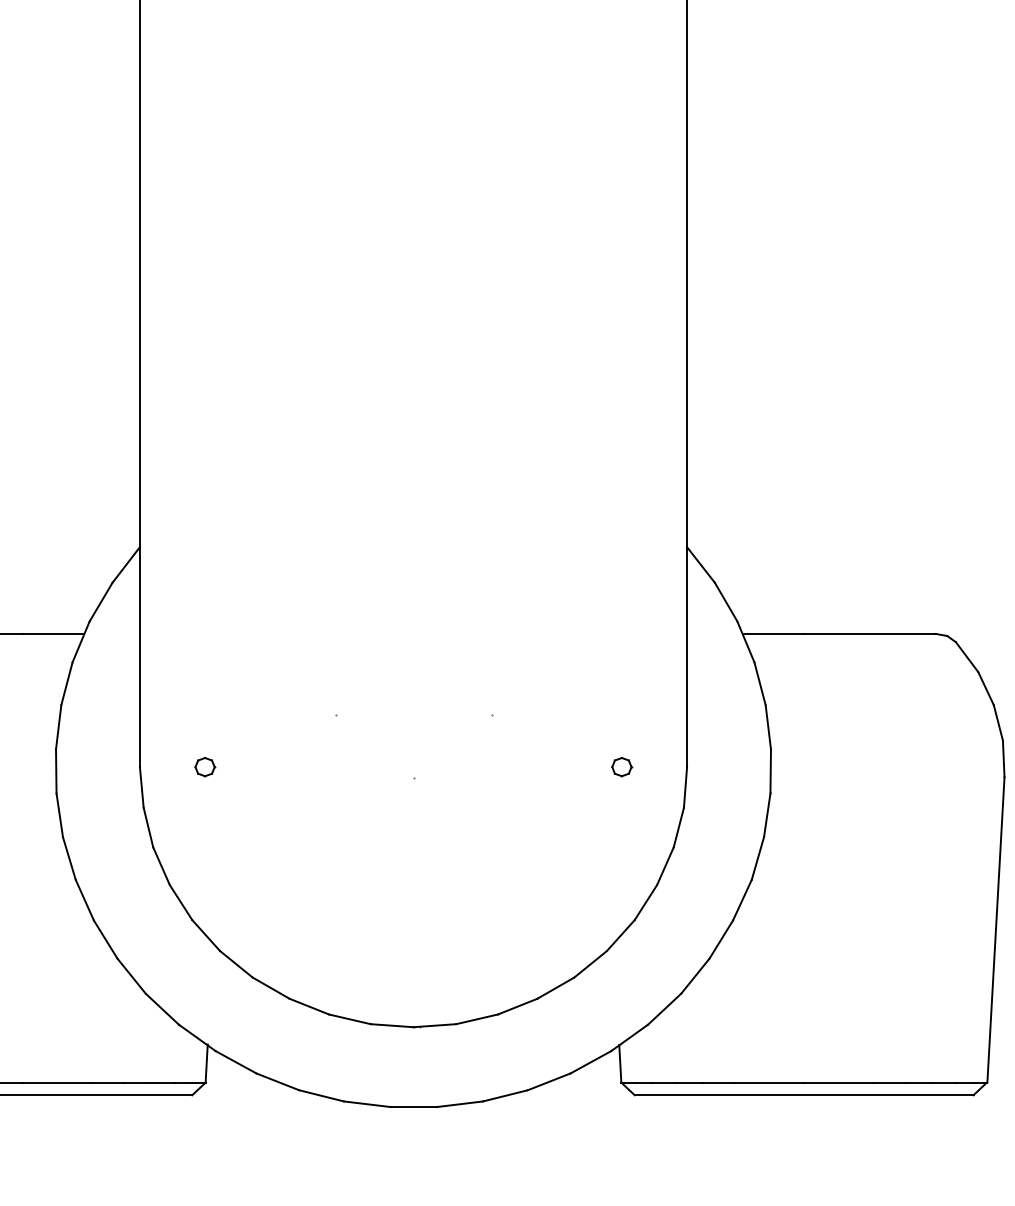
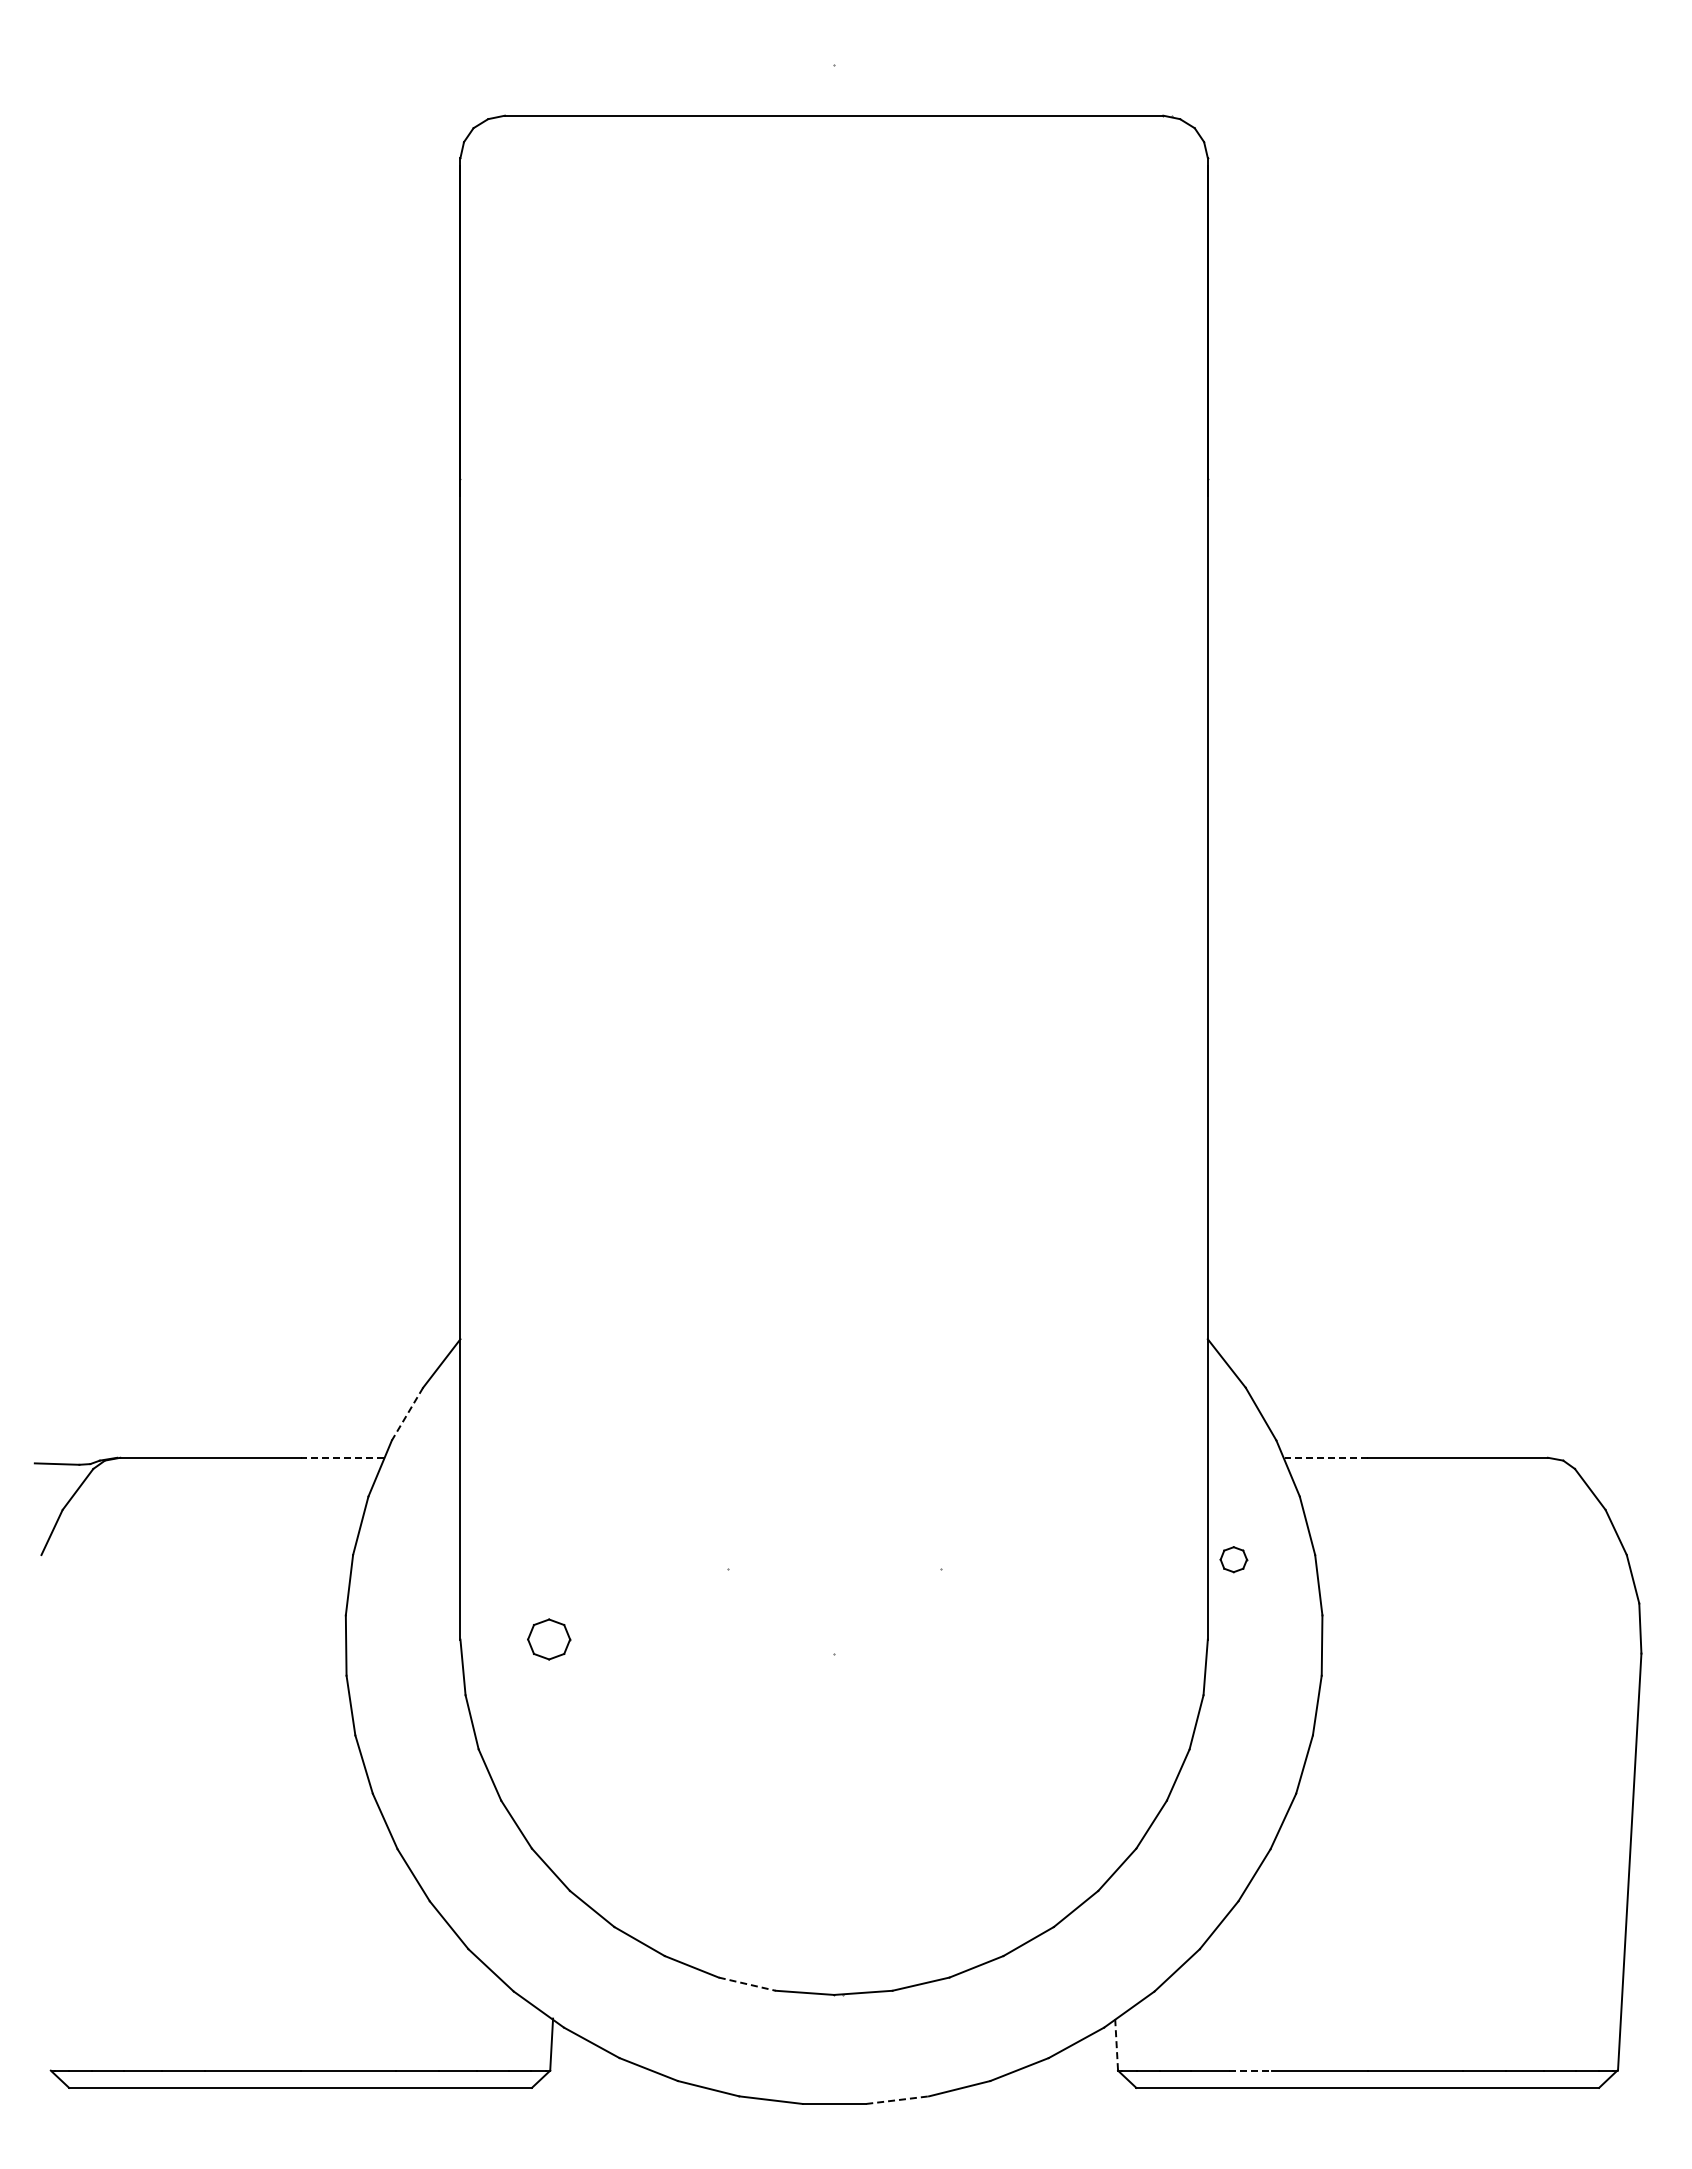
line: (101, 602) -> (407, 1414), solid -> dashed
line: (53, 633) -> (342, 1457), solid -> dashed
line: (773, 633) -> (1326, 1457), solid -> dashed
part: (205, 766) -> (549, 1639), size x1.6
part: (621, 766) -> (1233, 1559), moved
line: (350, 1019) -> (747, 1984), solid -> dashed
line: (620, 1063) -> (1116, 2044), solid -> dashed
line: (718, 1082) -> (1250, 2070), solid -> dashed
line: (459, 1104) -> (897, 2100), solid -> dashed

